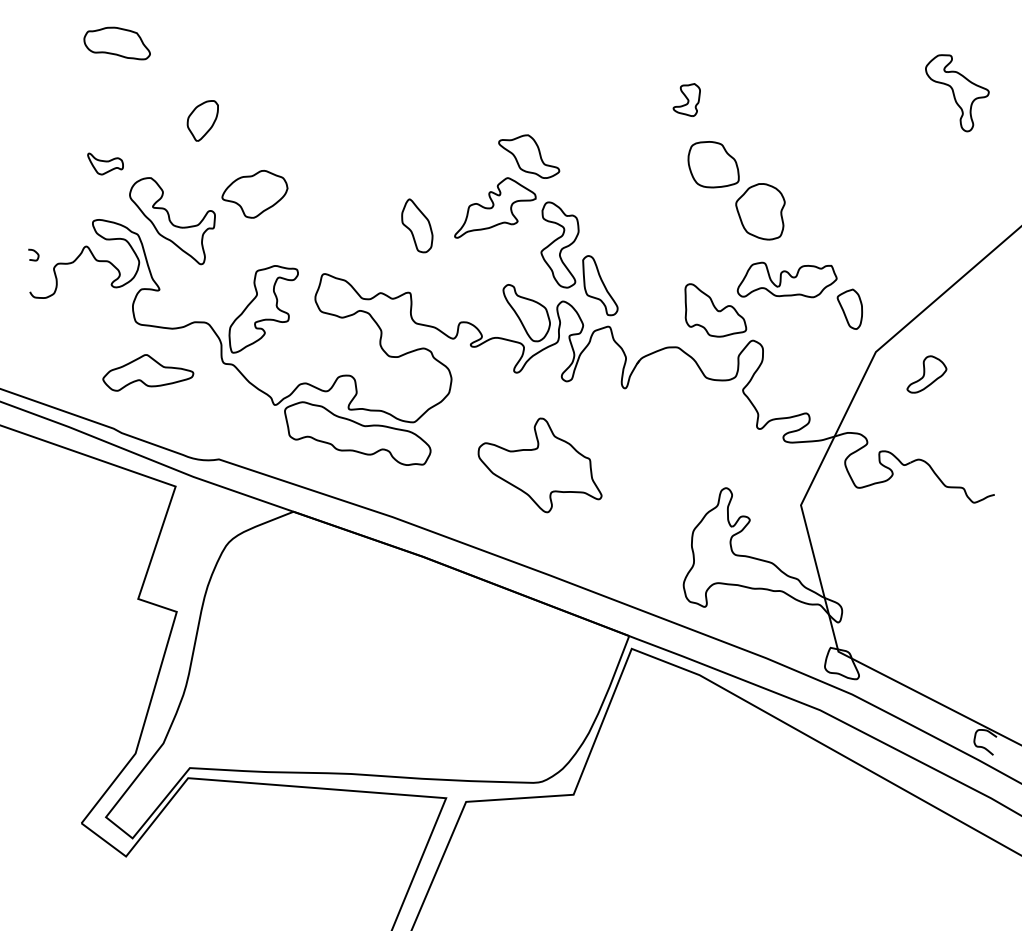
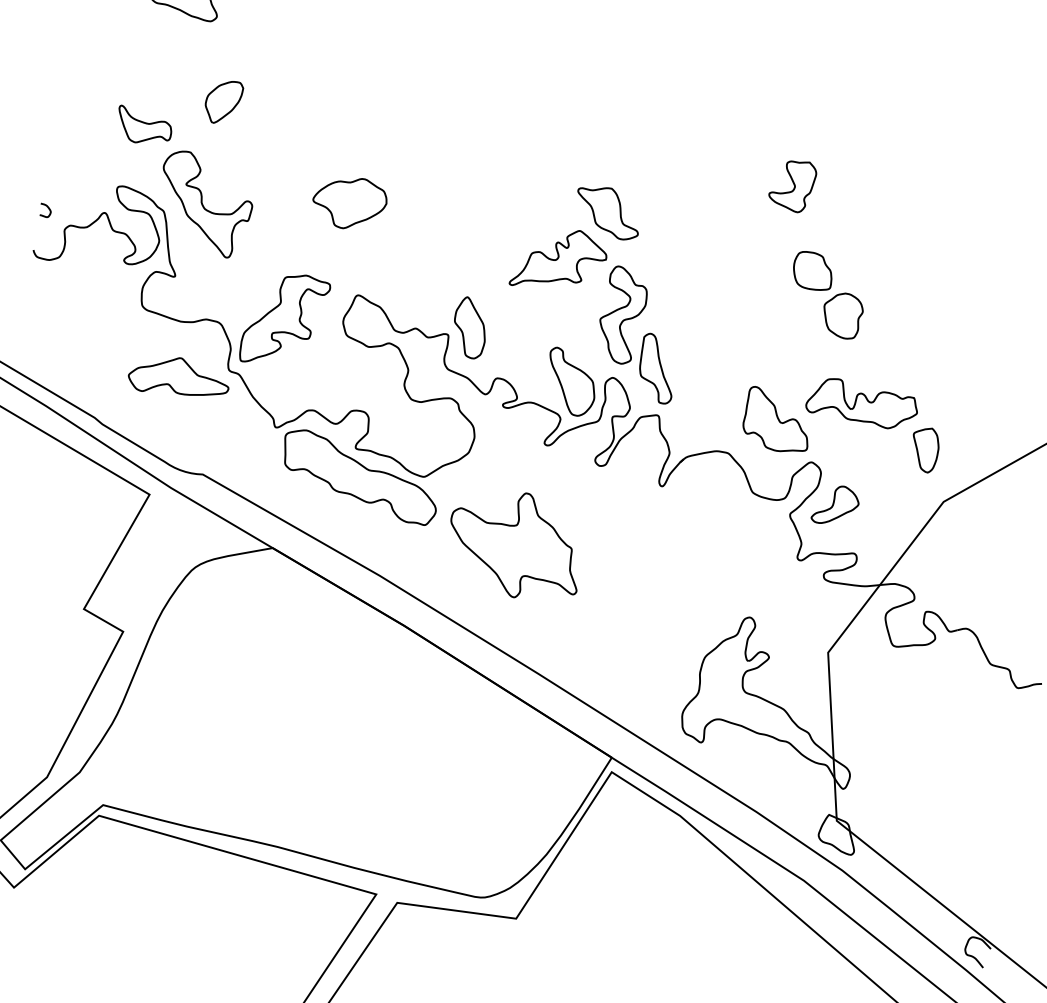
part: (686, 99) -> (792, 184), size x1.43
part: (202, 120) -> (222, 101), moved
part: (105, 163) -> (144, 126), size x1.43
part: (736, 190) -> (827, 294), size x0.71
part: (254, 194) -> (349, 203), moved
part: (417, 225) -> (470, 327), moved
part: (148, 372) -> (179, 377), moved
part: (926, 374) -> (835, 505), moved
part: (539, 465) -> (515, 544), moved

